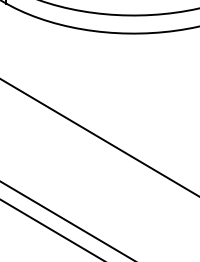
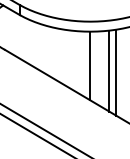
line: (133, 94) -> (90, 65), added
line: (168, 103) -> (109, 70), added
line: (181, 107) -> (116, 72), added

